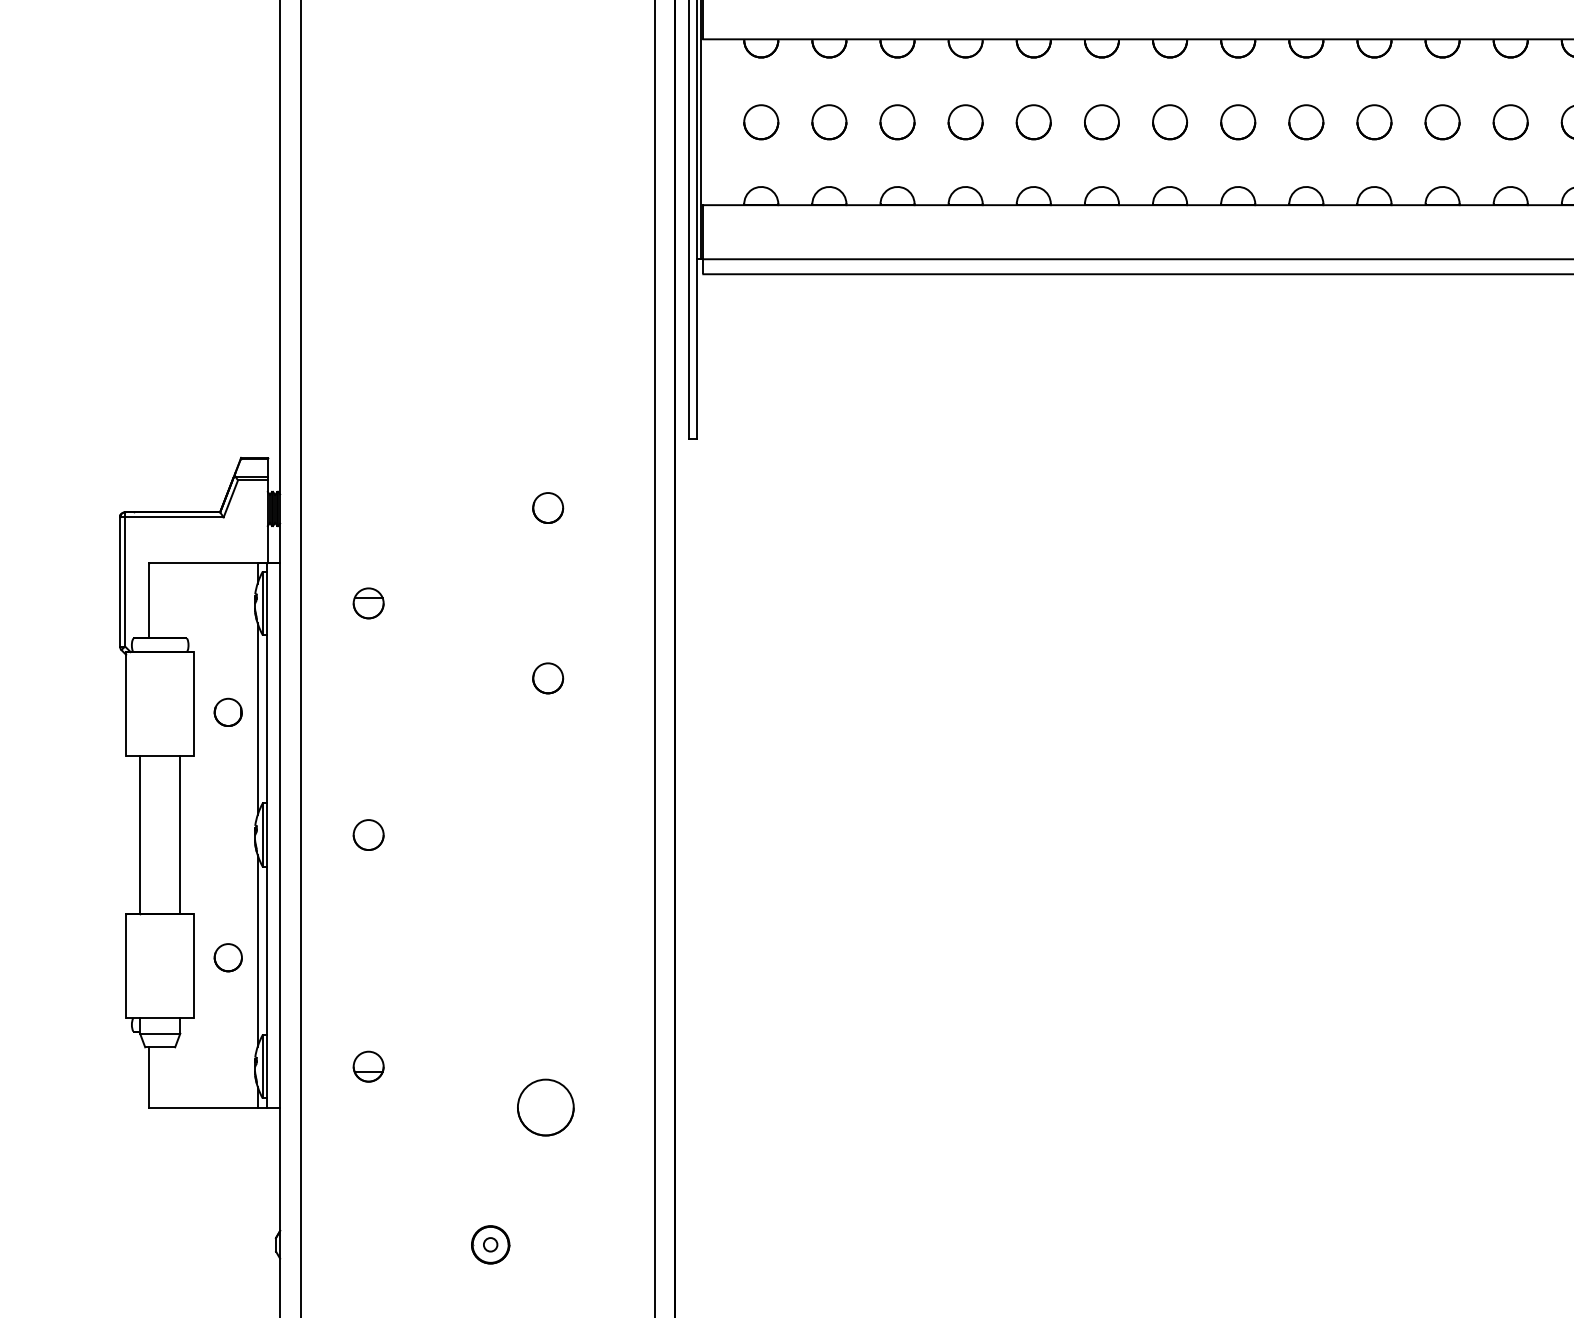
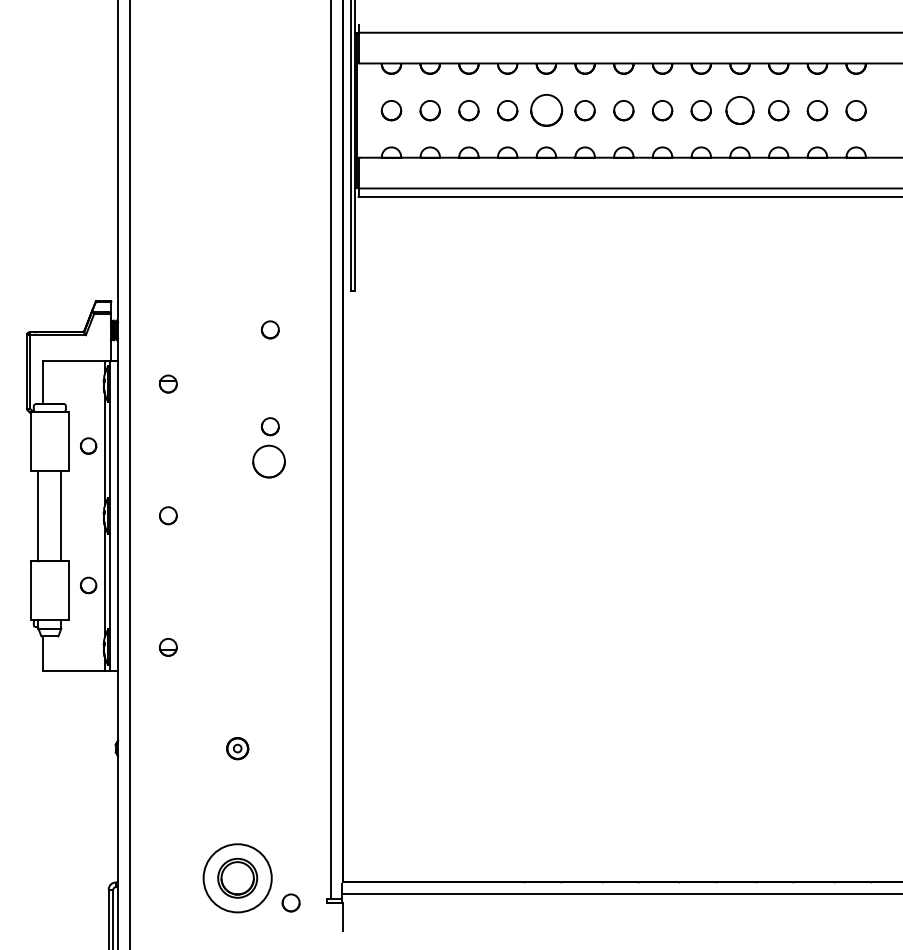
circle: (1032, 122) -> (545, 110), size x1.6
circle: (1373, 122) -> (739, 110), size x1.4
part: (544, 1107) -> (268, 461), moved

